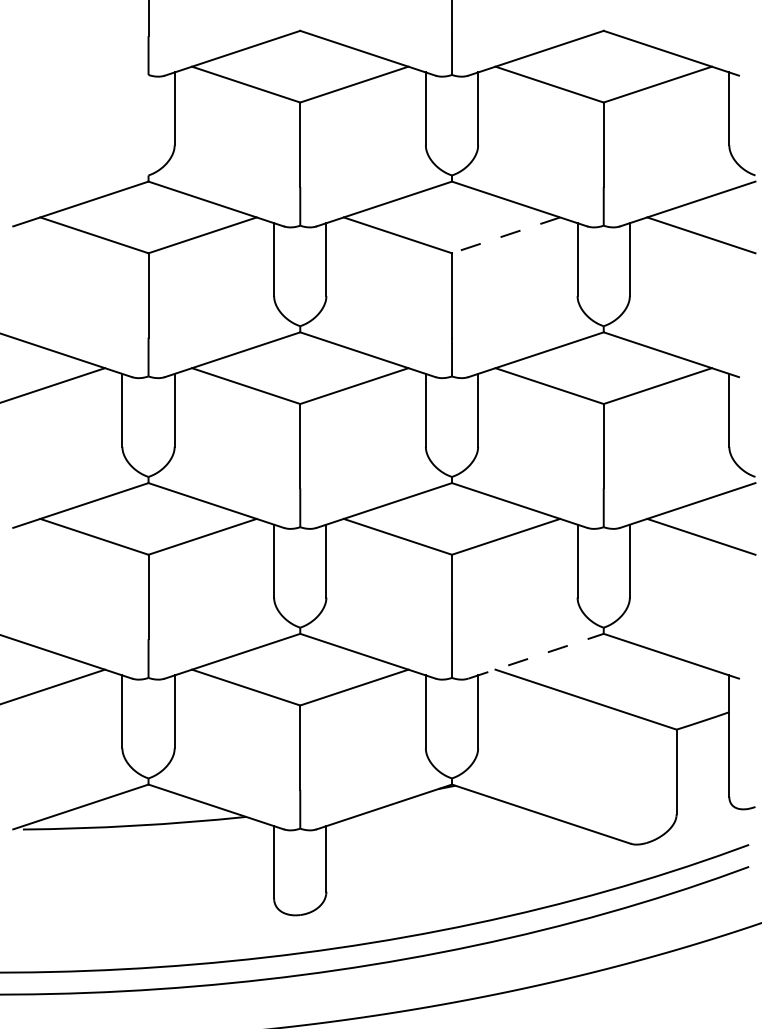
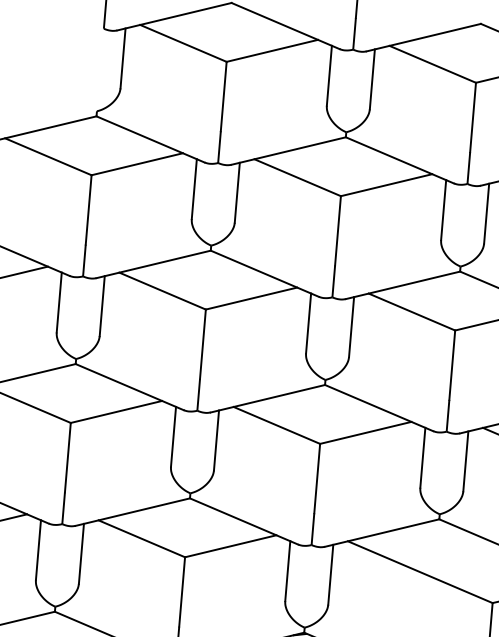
line: (506, 235) -> (386, 185), dashed -> solid
line: (536, 656) -> (382, 533), dashed -> solid

